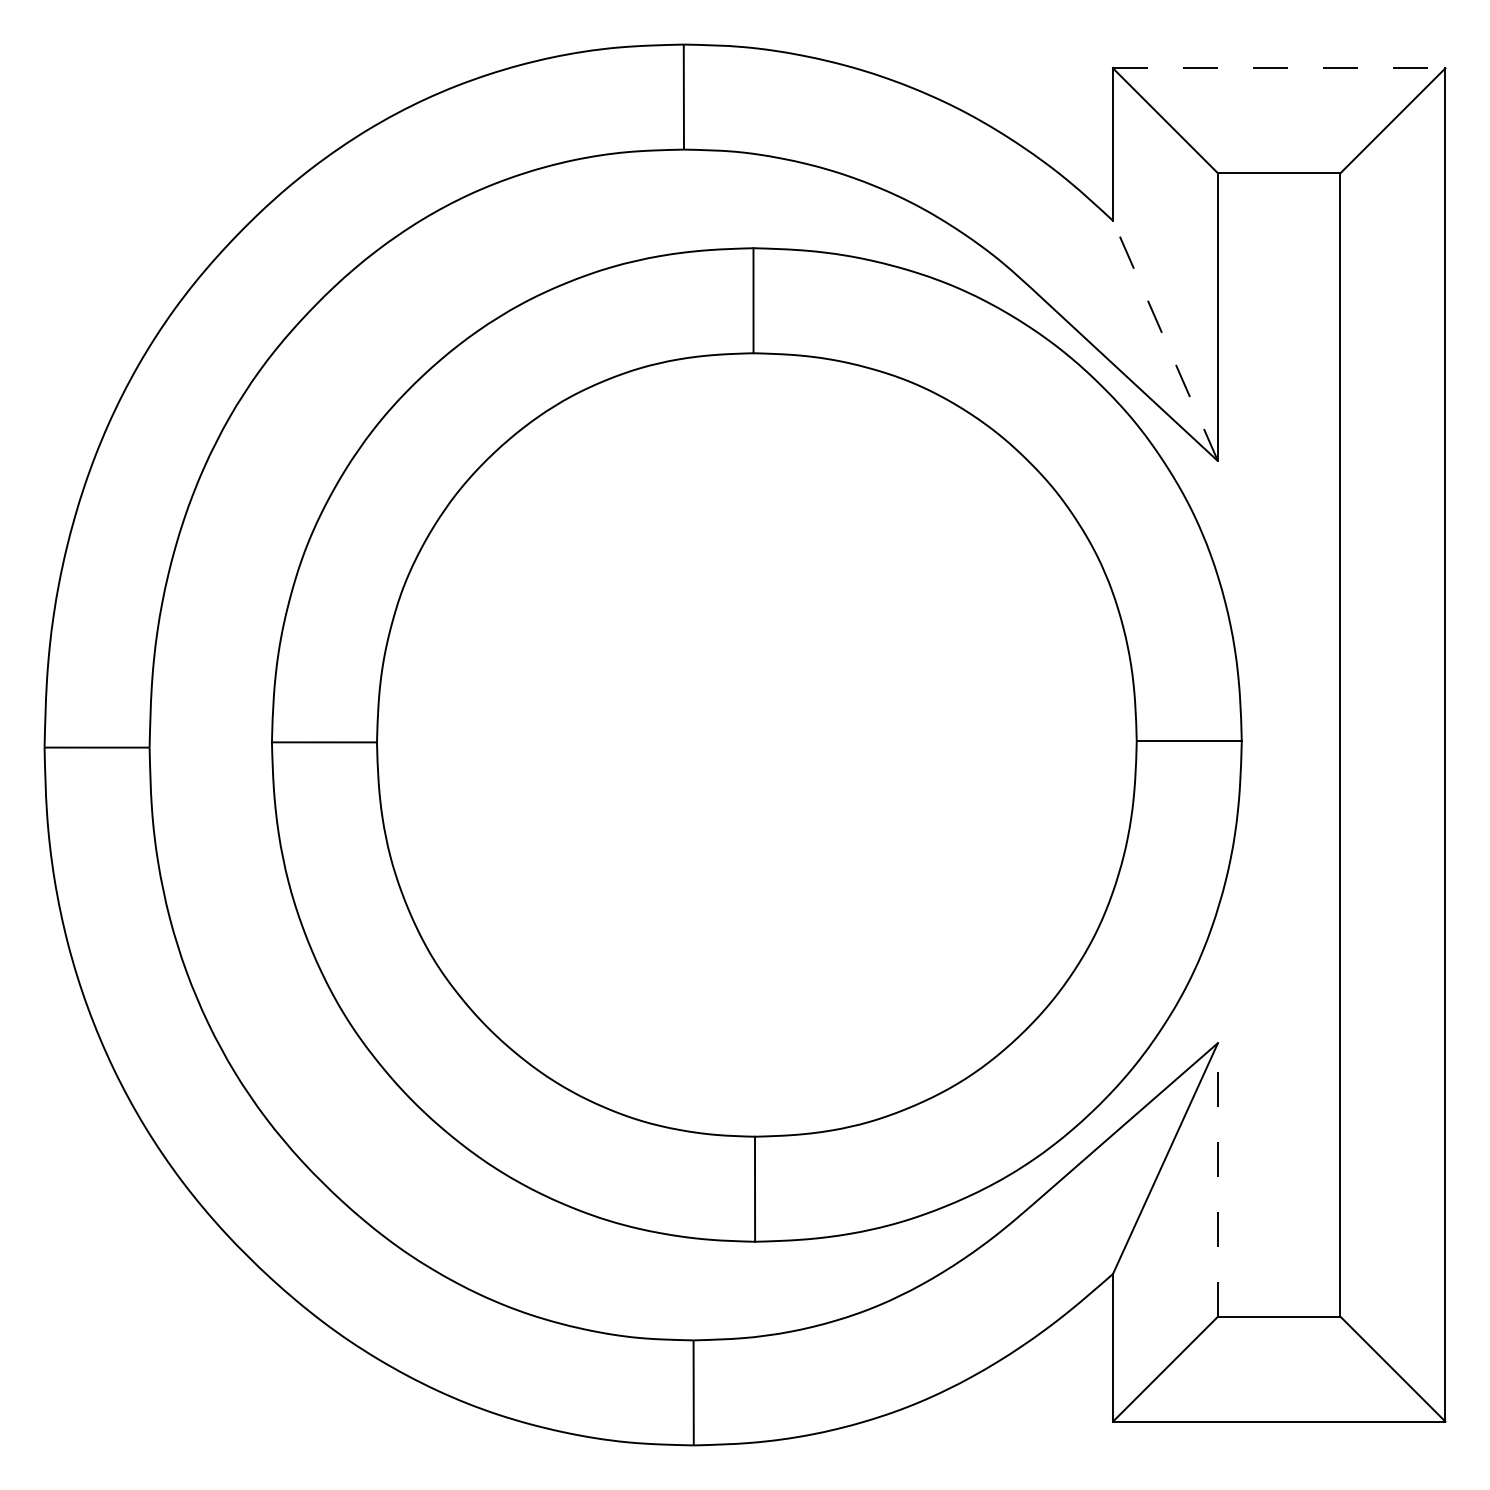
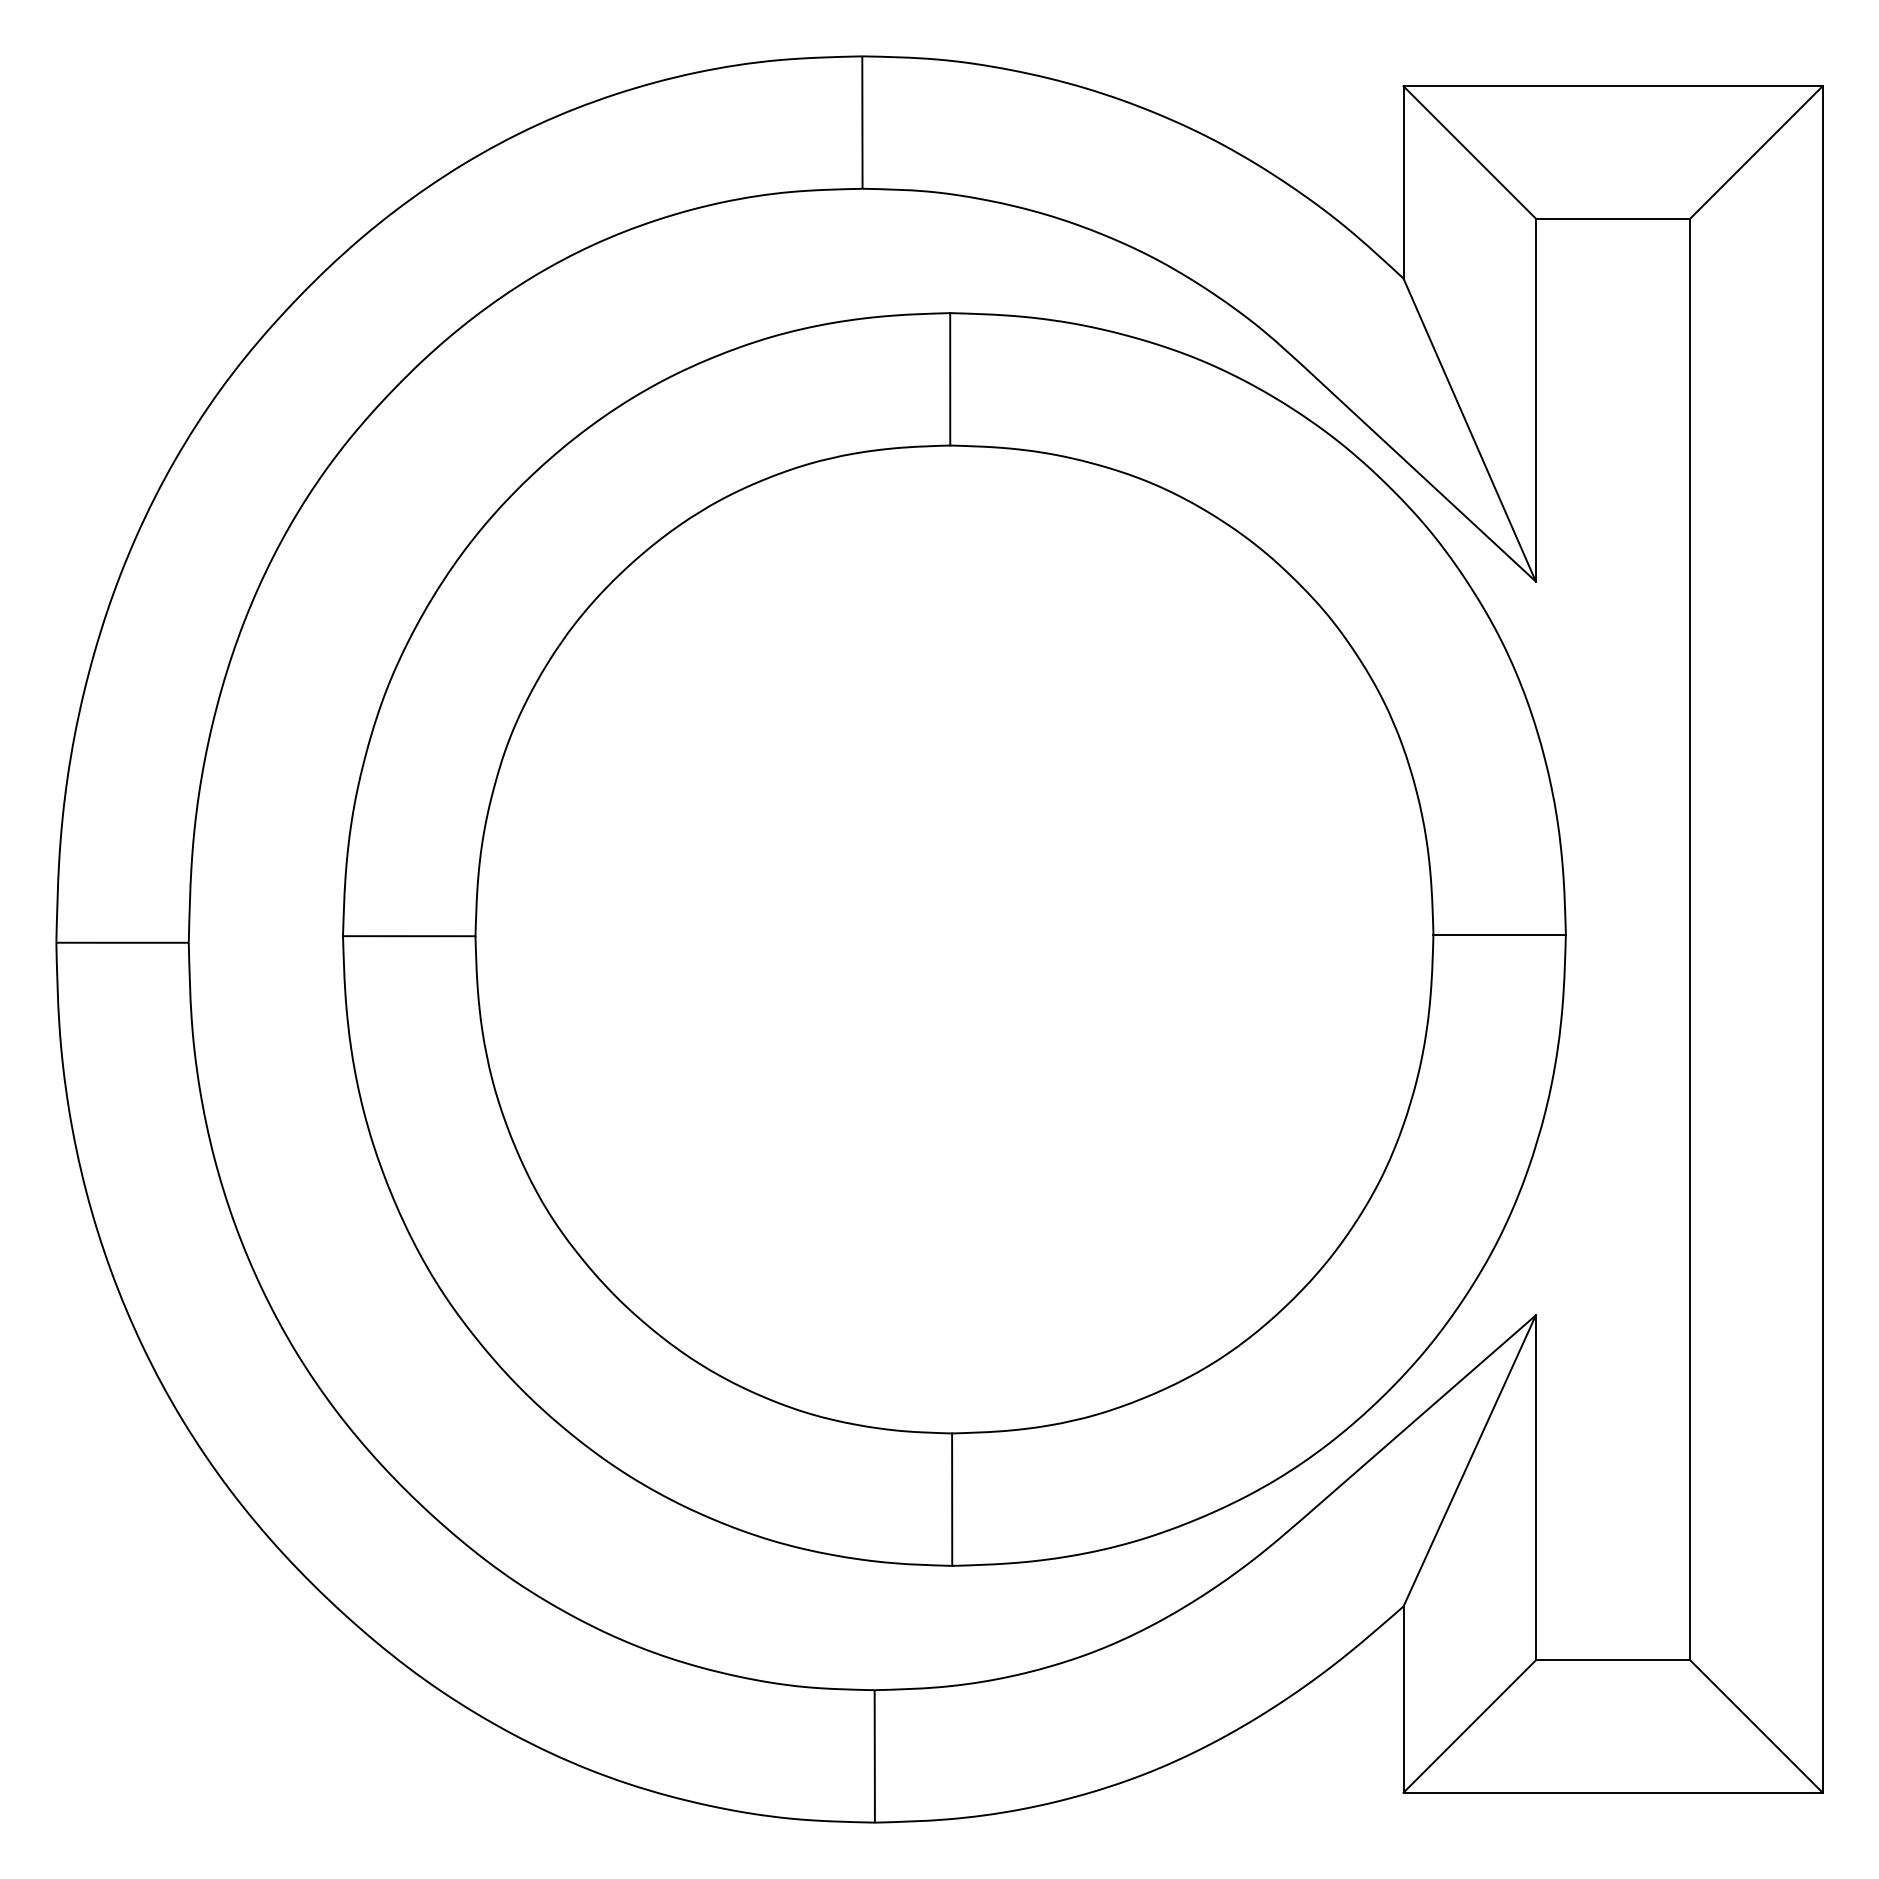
line: (1279, 68) -> (1613, 86), dashed -> solid
line: (1165, 340) -> (1469, 429), dashed -> solid
line: (1217, 1179) -> (1535, 1487), dashed -> solid

